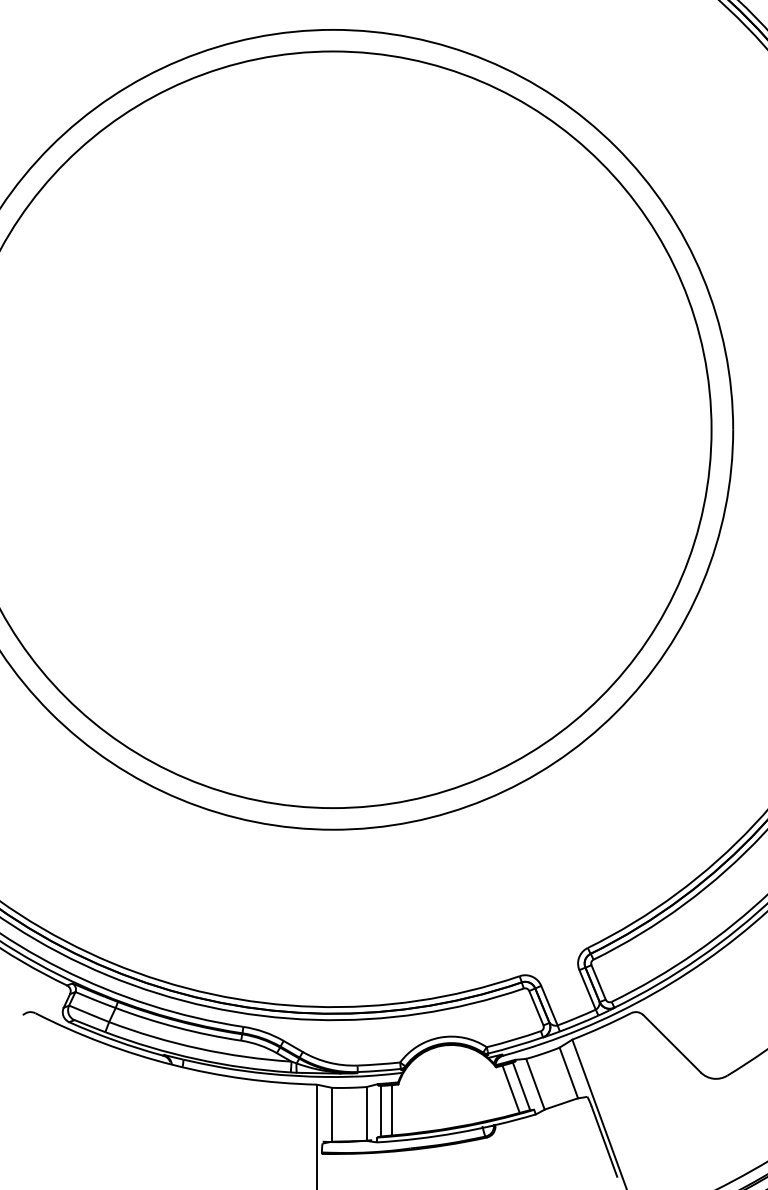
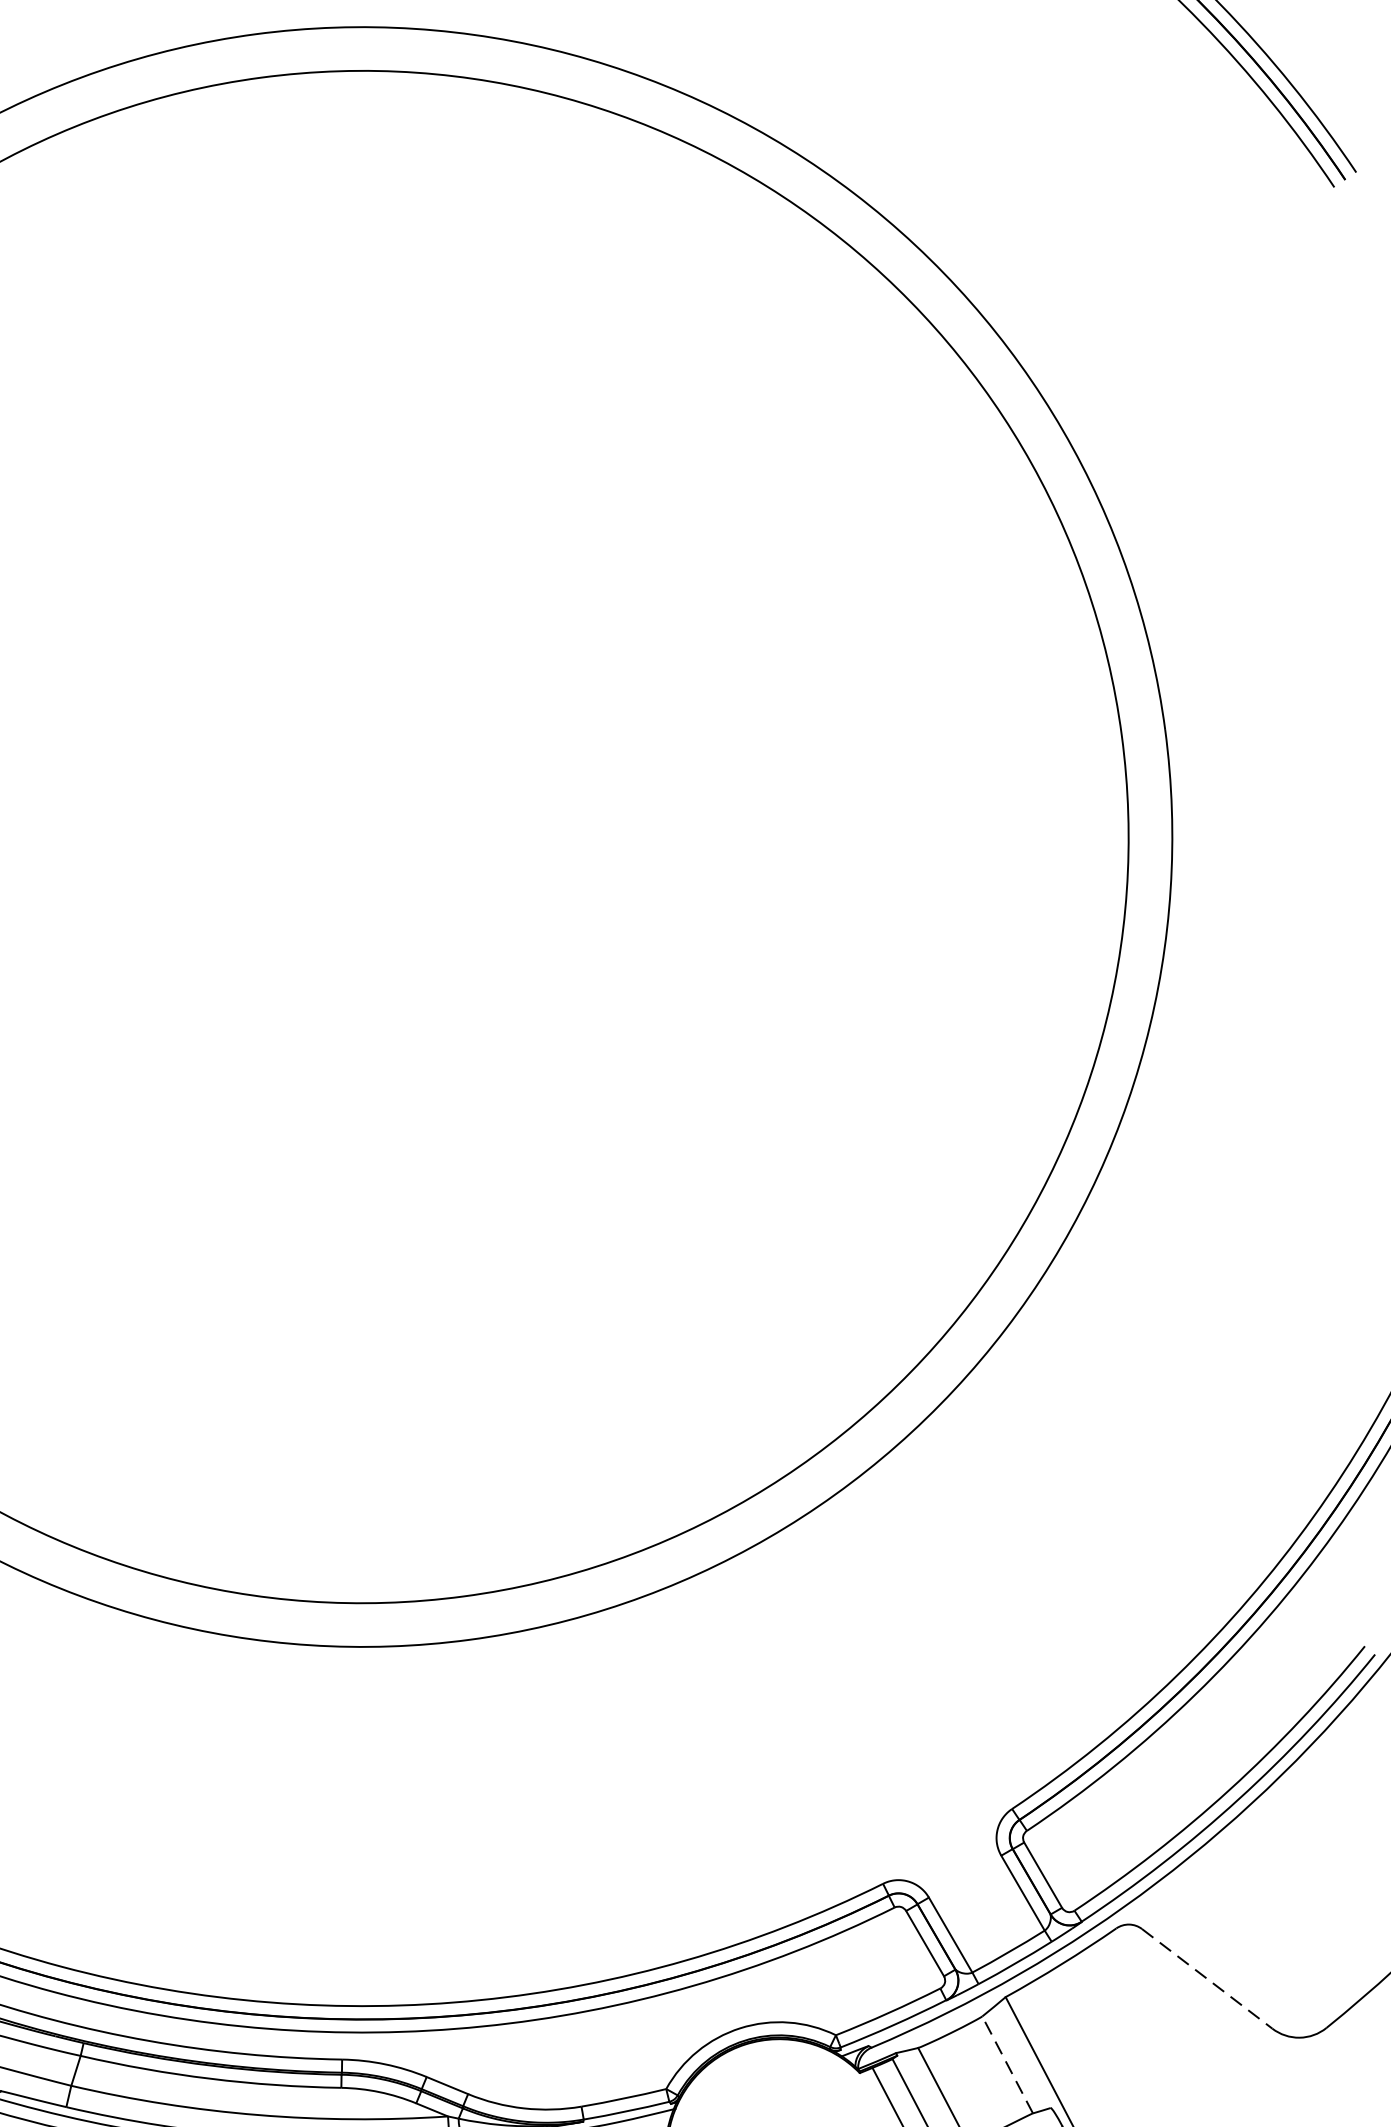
line: (672, 1043) -> (1207, 1977), solid -> dashed
line: (568, 1072) -> (1006, 2064), solid -> dashed

